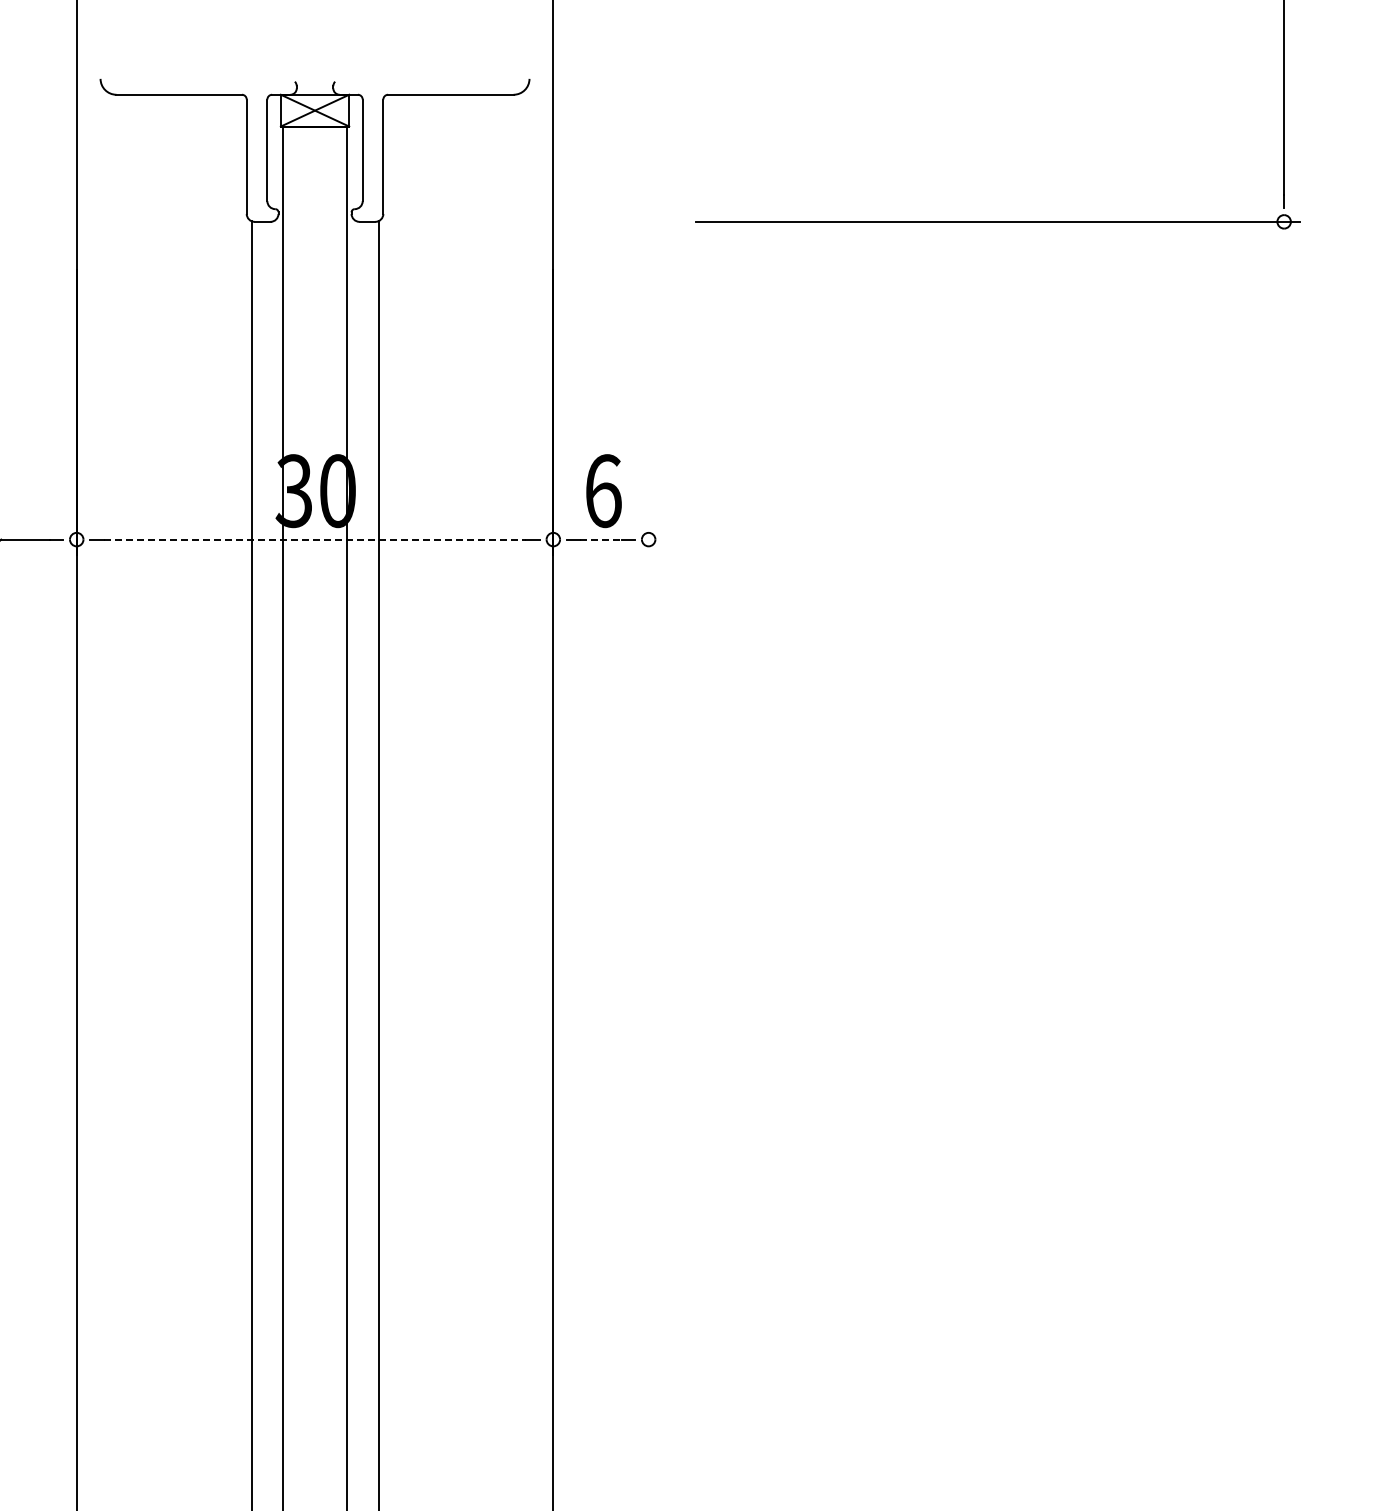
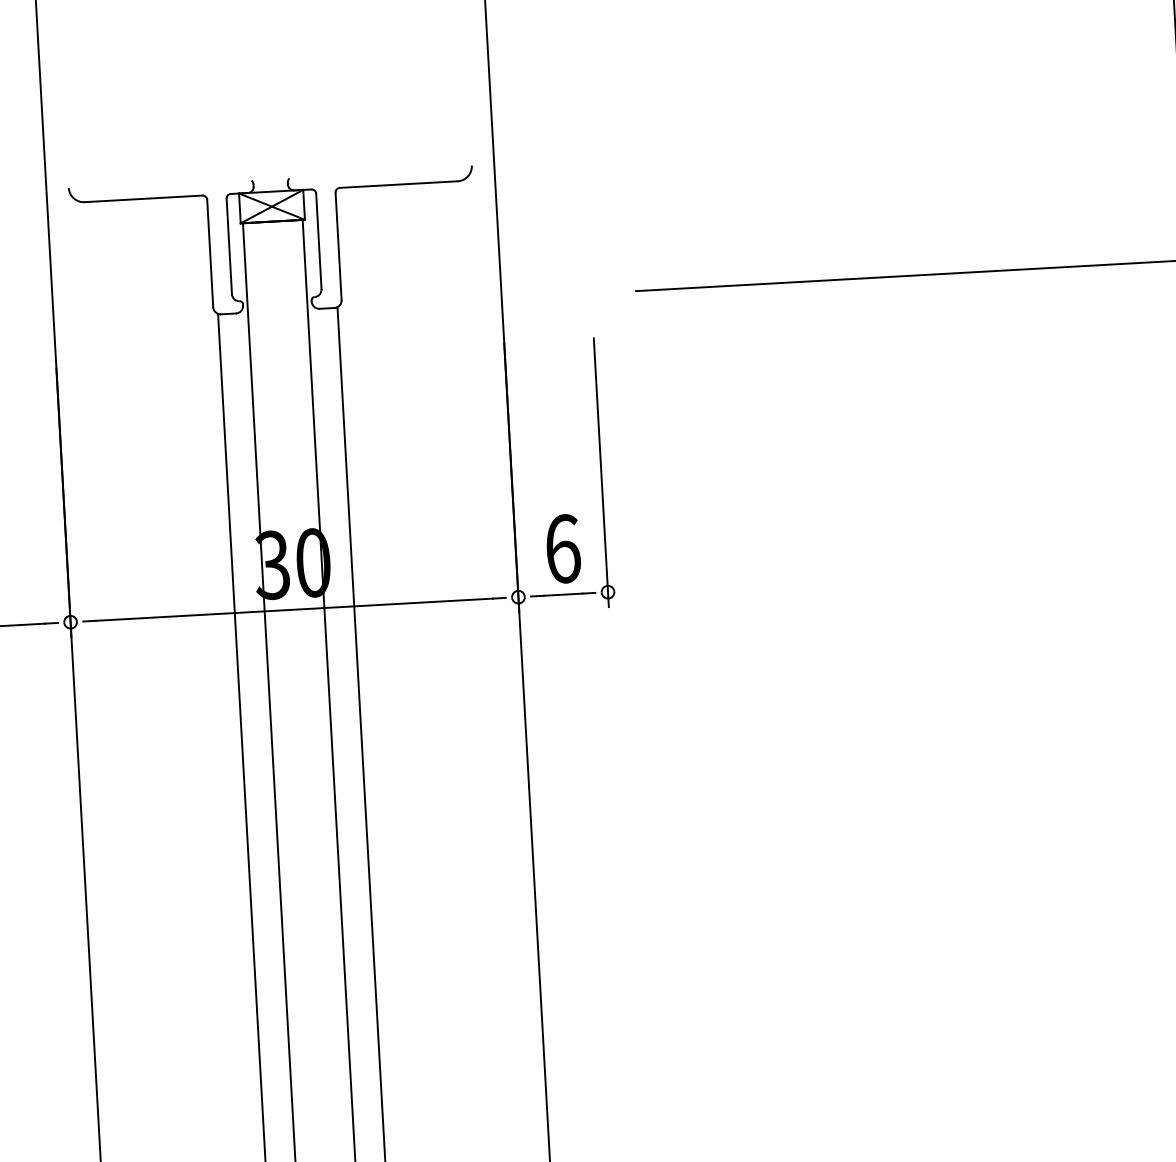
line: (648, 412) -> (601, 472), added
line: (315, 539) -> (294, 609), dashed -> solid
line: (601, 539) -> (563, 594), dashed -> solid

